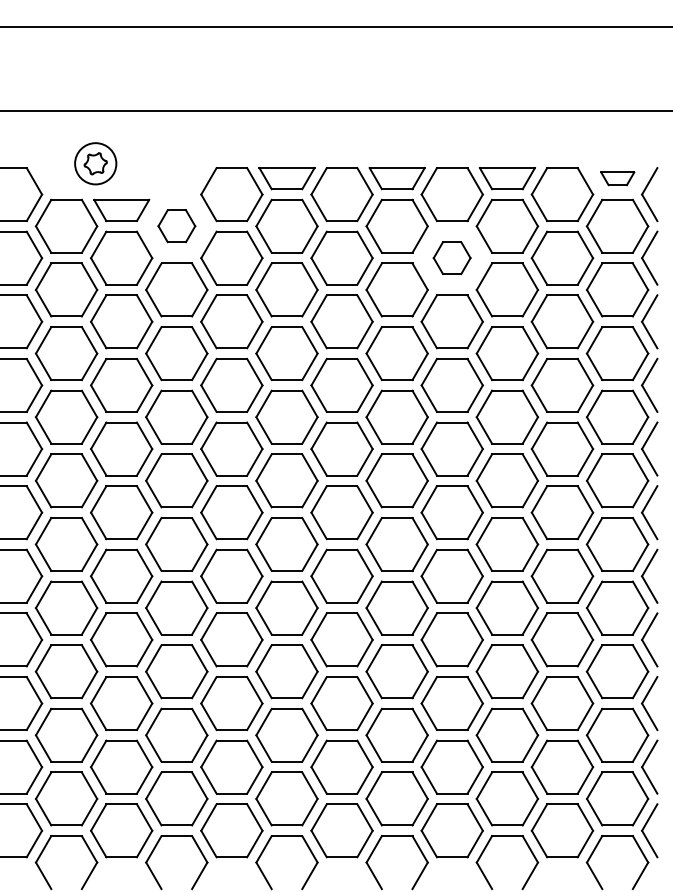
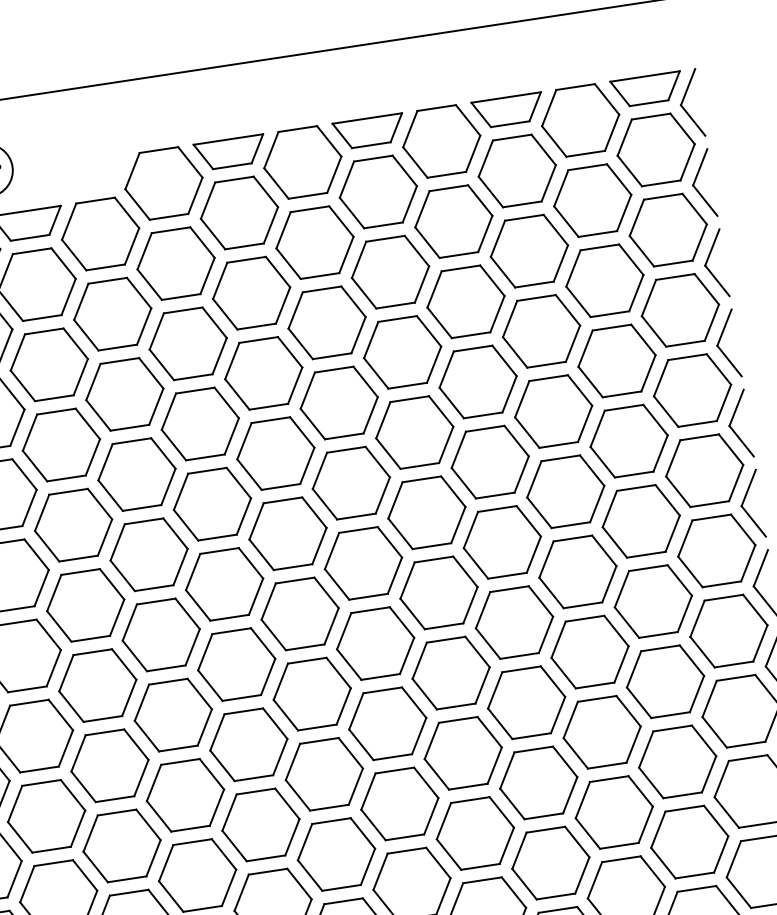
part: (617, 178) -> (646, 89), size x1.67
part: (176, 225) -> (100, 232), size x1.67
part: (451, 257) -> (452, 220), size x1.67

